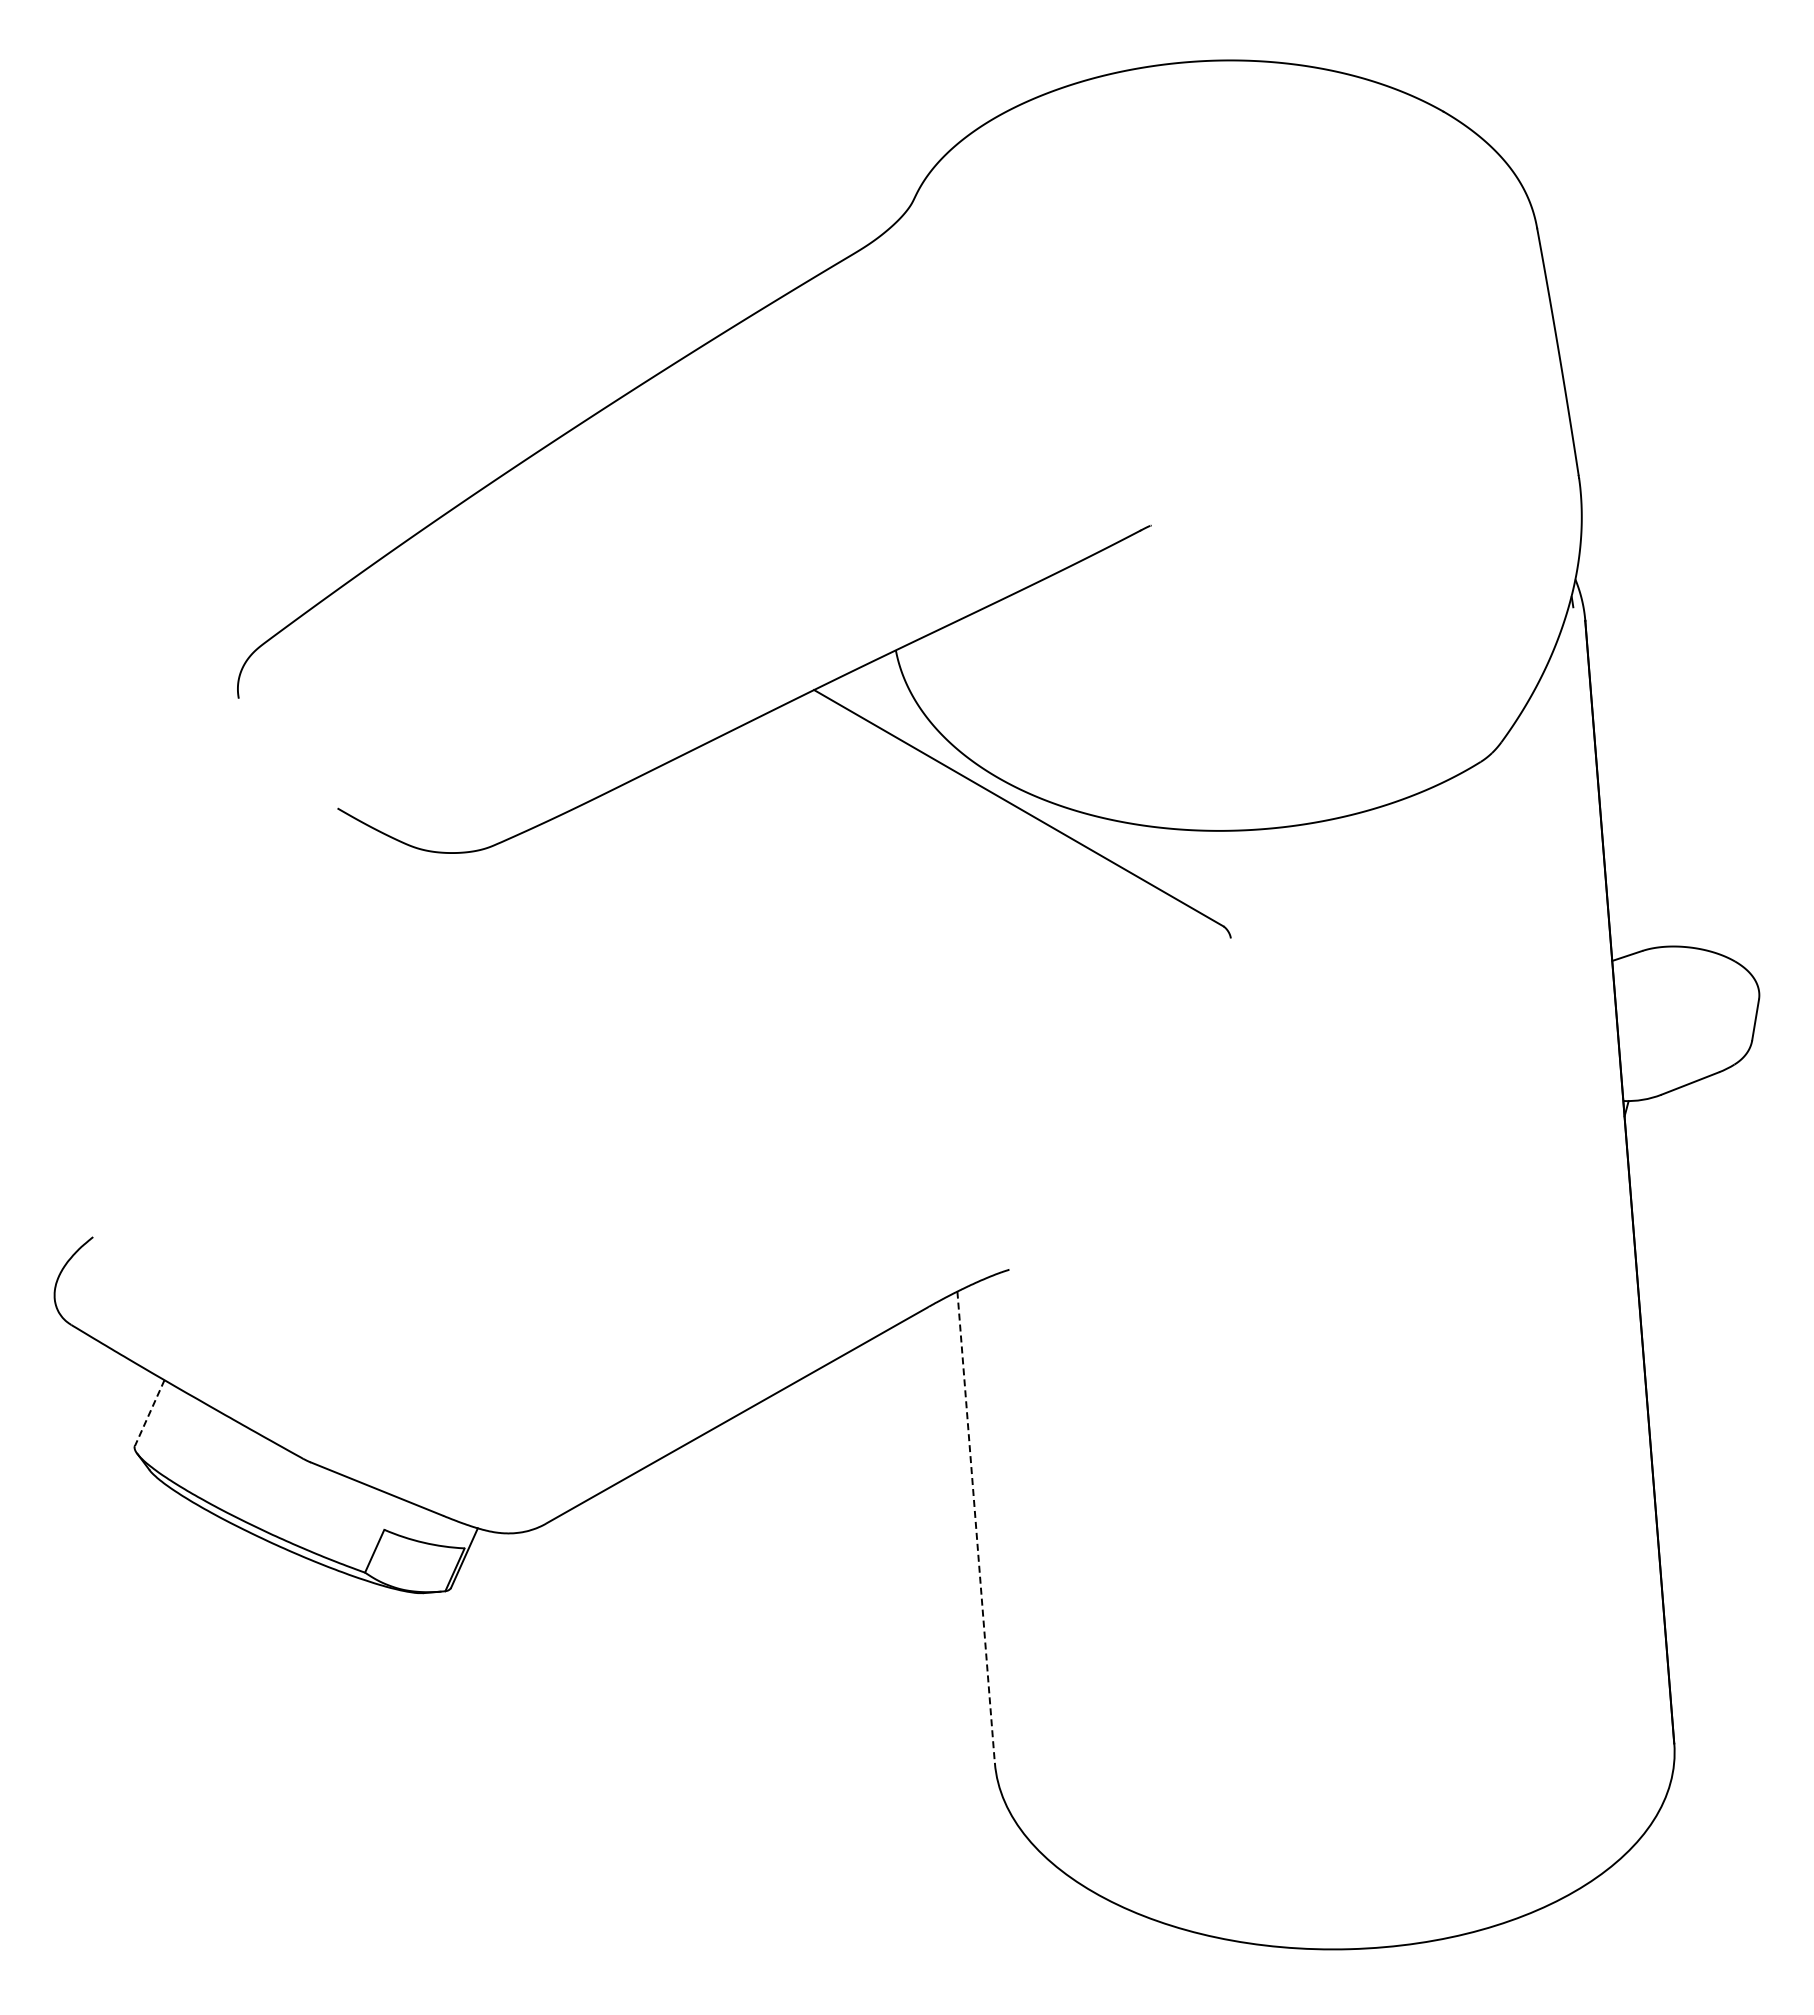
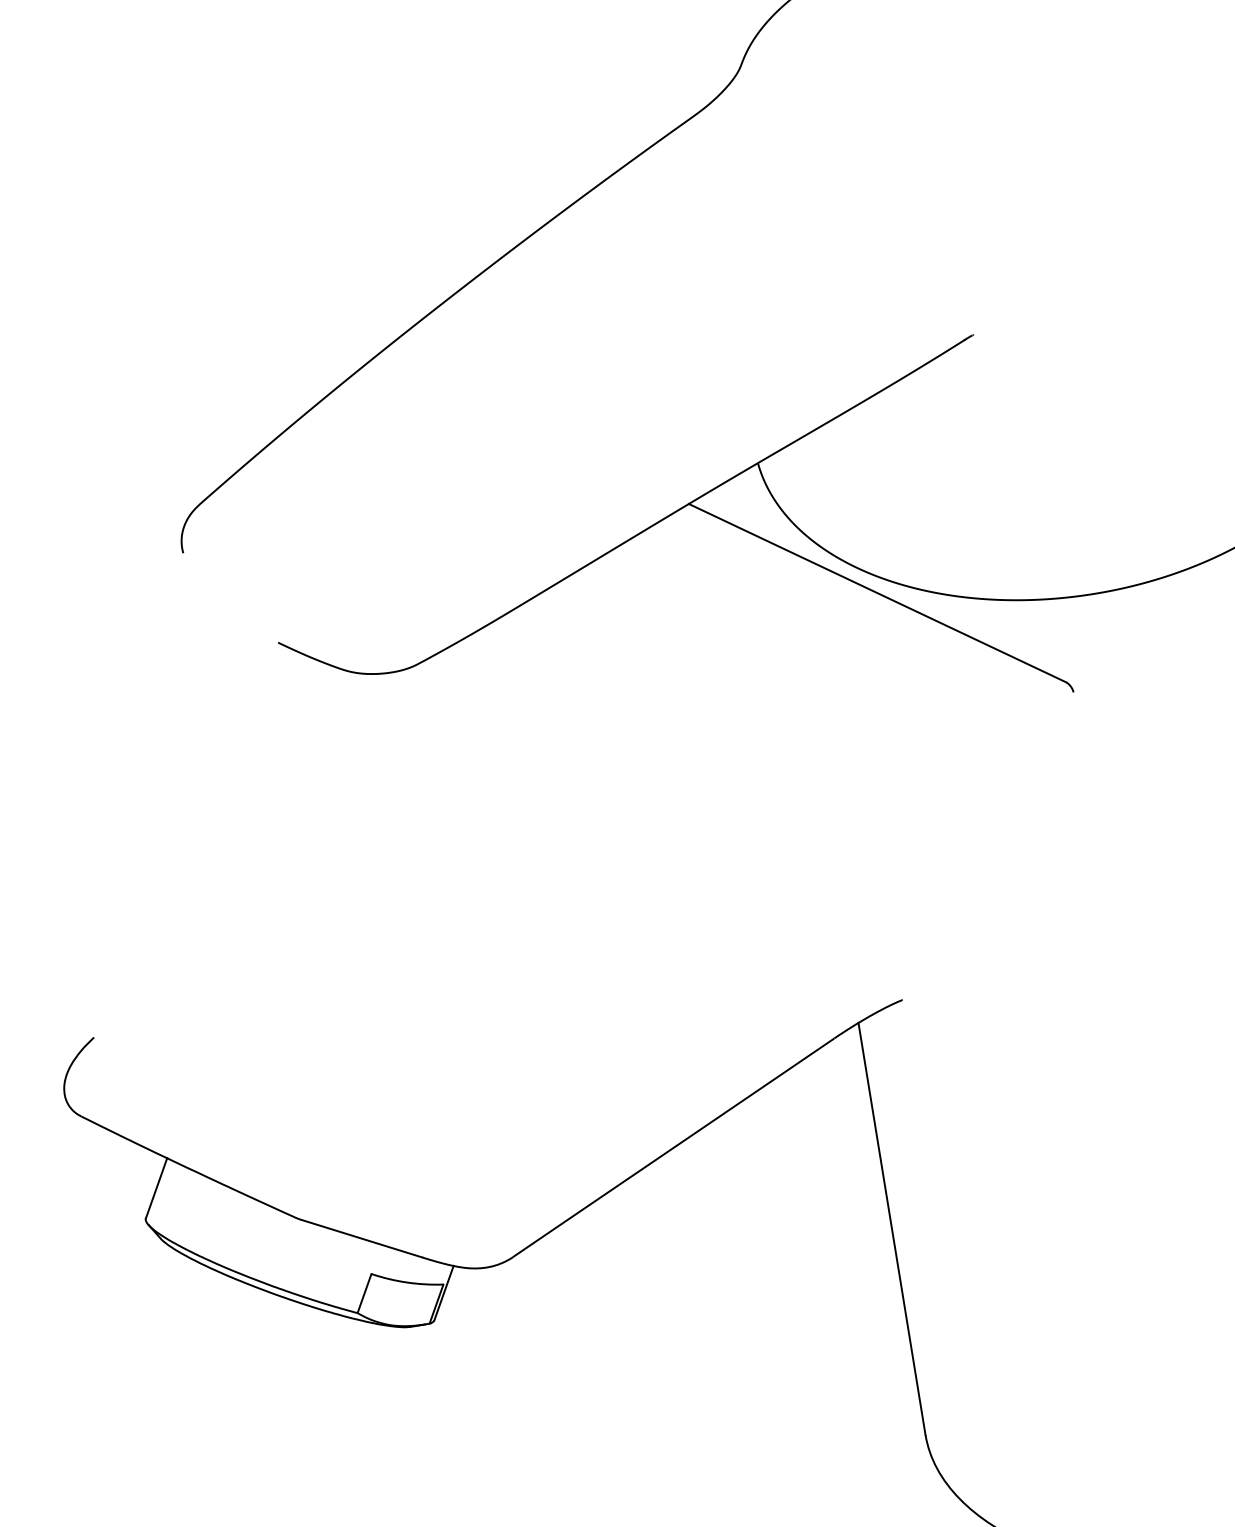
line: (149, 1413) -> (156, 1188), dashed -> solid
line: (976, 1527) -> (892, 1229), dashed -> solid

